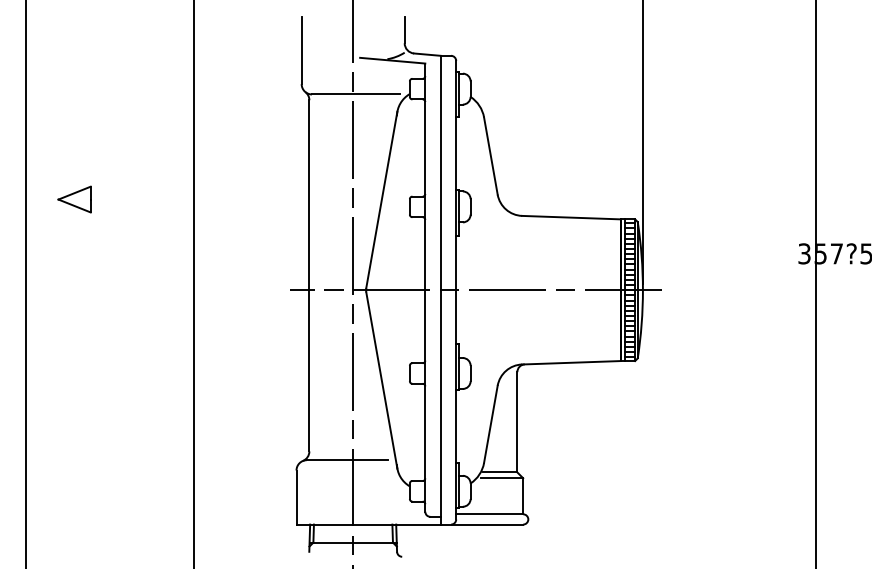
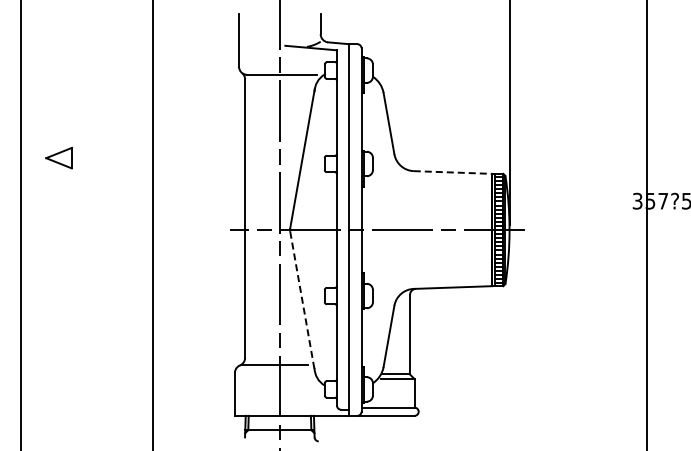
line: (572, 217) -> (453, 172), solid -> dashed
line: (381, 380) -> (302, 301), solid -> dashed

